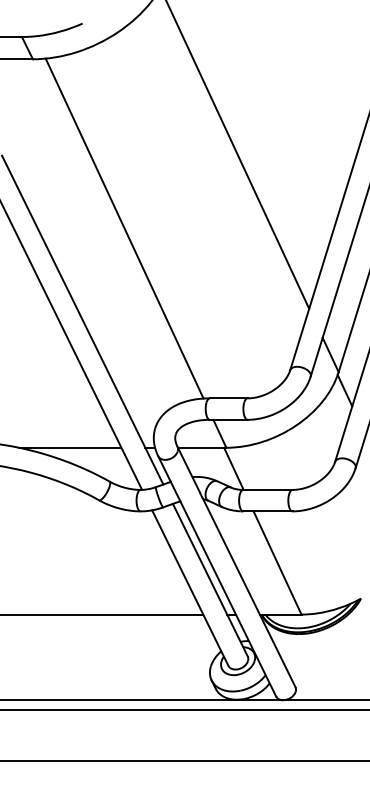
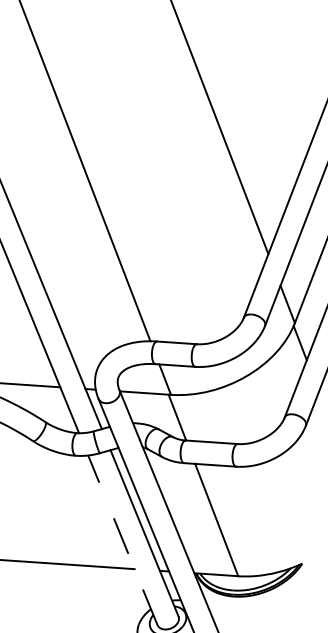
line: (190, 588) -> (123, 540), solid -> dashed

